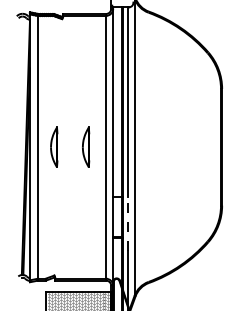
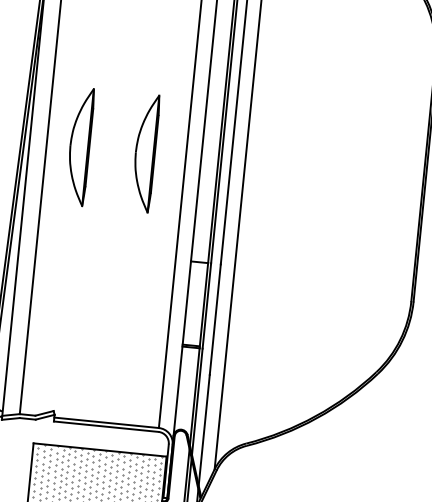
part: (53, 147) -> (78, 147), size x1.43
part: (85, 147) -> (144, 153), size x1.43
line: (127, 223) -> (214, 318), dashed -> solid

